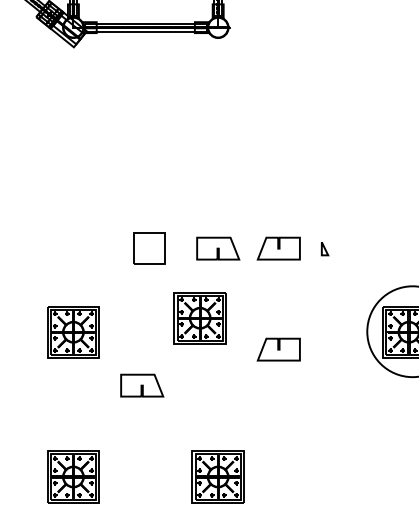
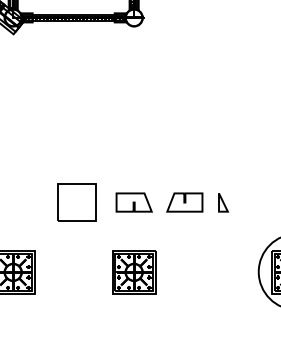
part: (149, 248) -> (76, 202), size x1.43
part: (324, 248) -> (222, 202), size x1.67
part: (199, 318) -> (133, 272), moved
part: (278, 349) -> (184, 286), removed
part: (142, 385) -> (70, 316), removed

